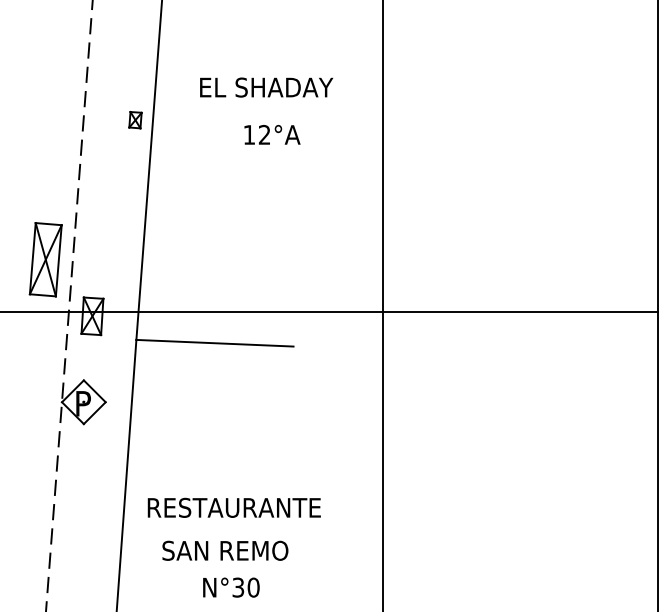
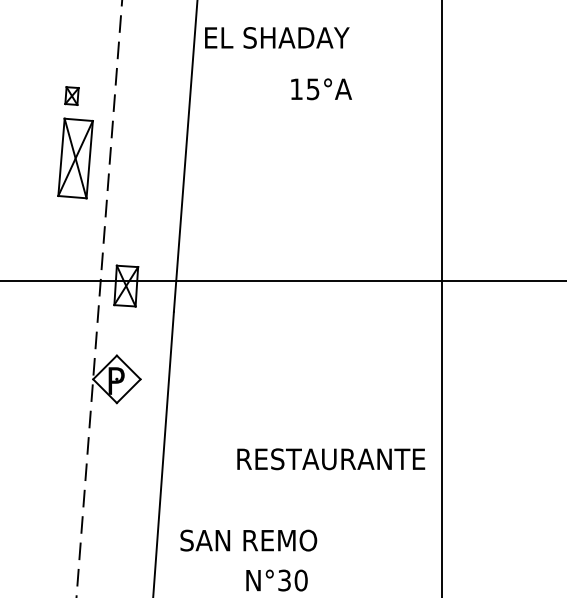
text: (266, 87) -> (277, 37), moved
part: (135, 120) -> (72, 96), moved
text: (264, 134) -> (312, 88), 12°A -> 15°A
part: (45, 259) -> (75, 158), moved
line: (214, 342) -> (258, 314), removed
text: (233, 507) -> (330, 458), moved
text: (225, 550) -> (248, 540), moved

